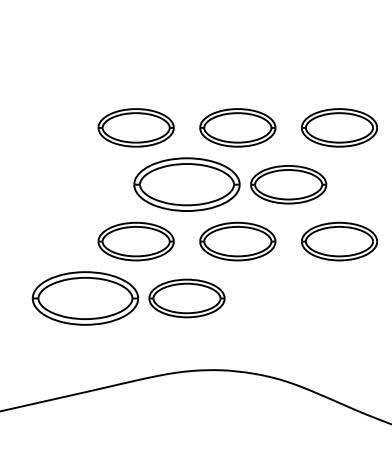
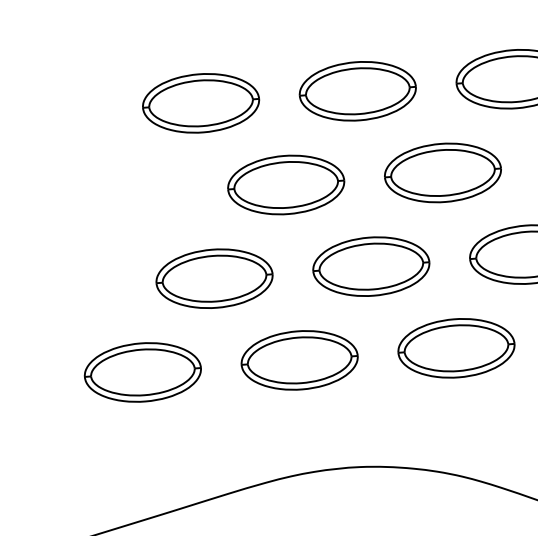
part: (186, 184) -> (285, 184), size x0.71
part: (84, 298) -> (141, 372), size x0.71
part: (288, 298) -> (456, 348), added

